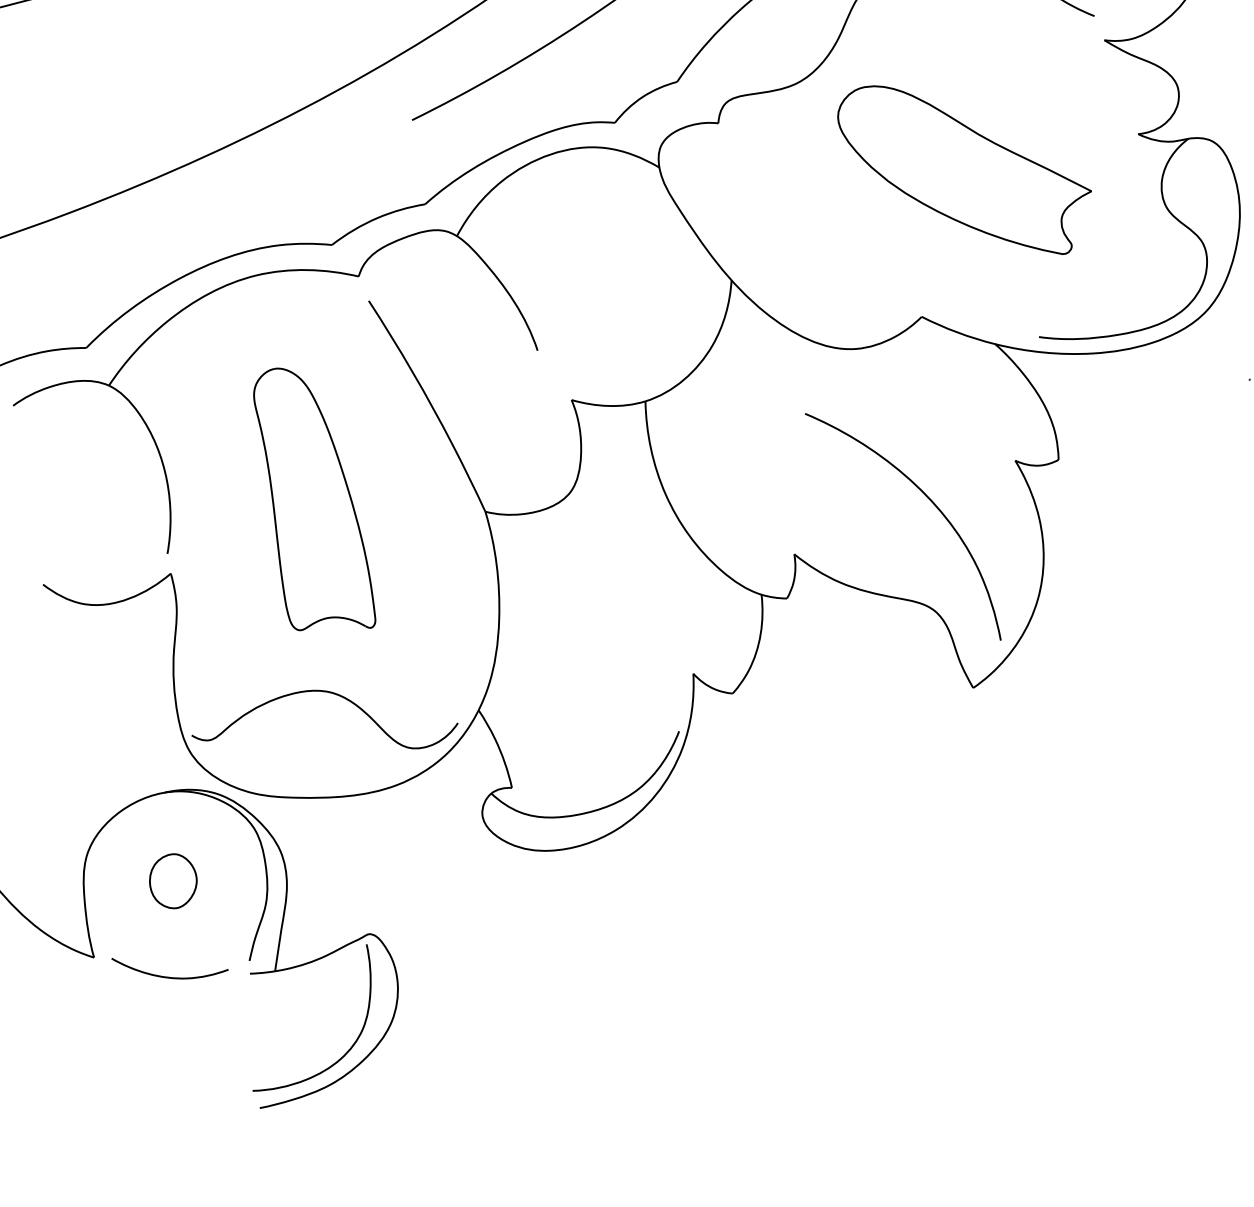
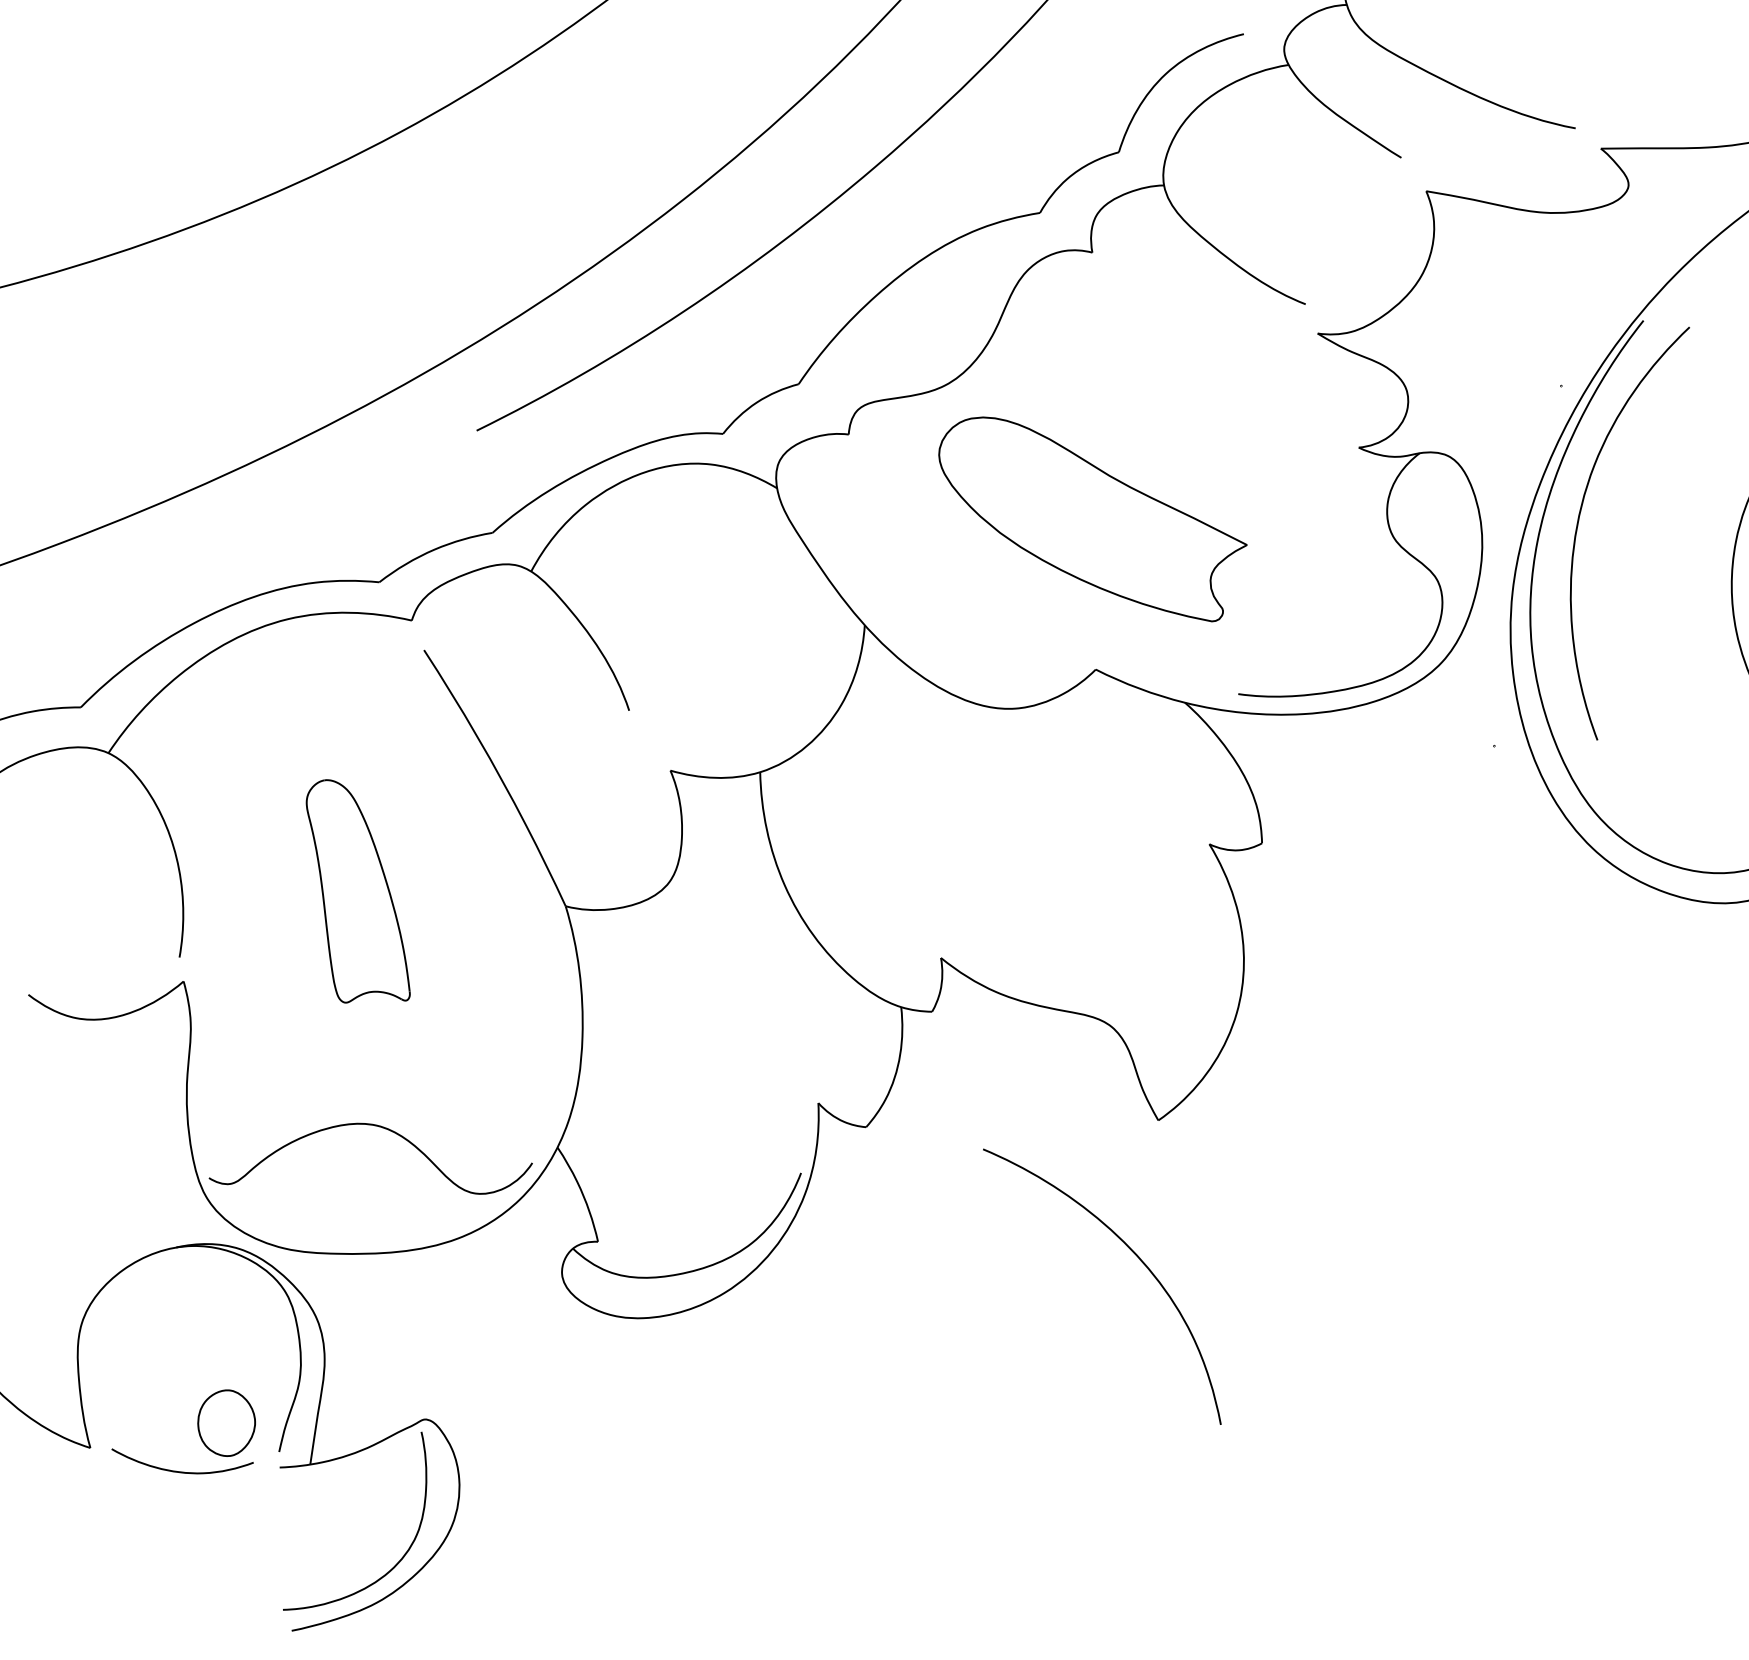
part: (964, 170) -> (1092, 519), moved
part: (313, 499) -> (357, 891), size x0.7
curve: (929, 500) -> (1134, 1254), moved
part: (173, 880) -> (226, 1422), moved

